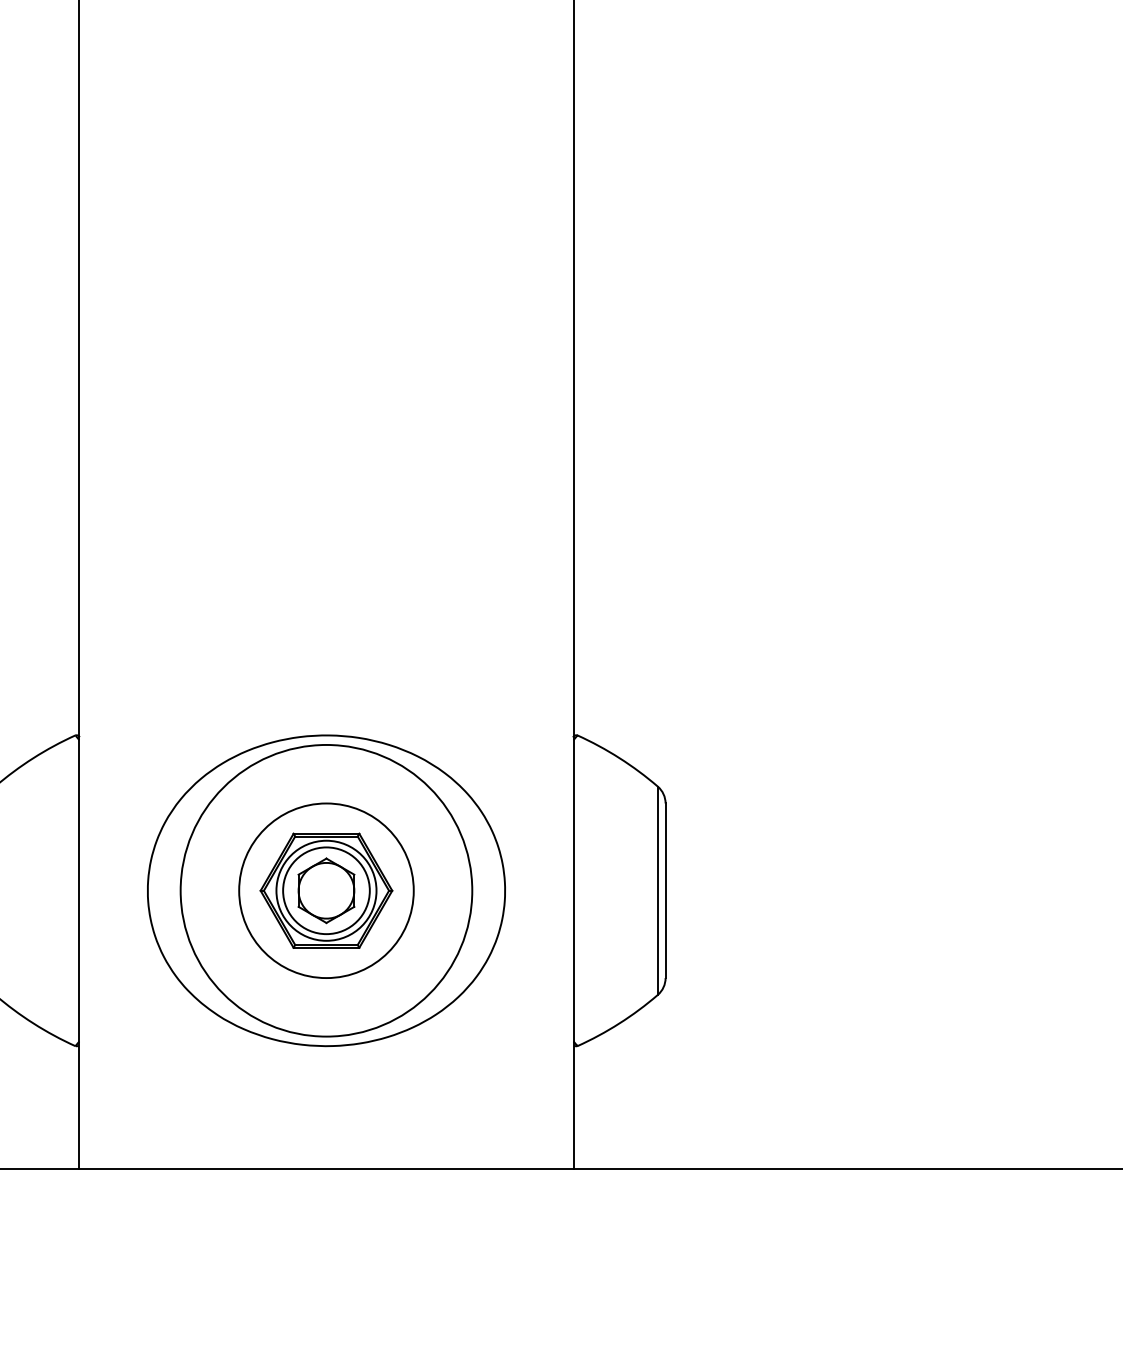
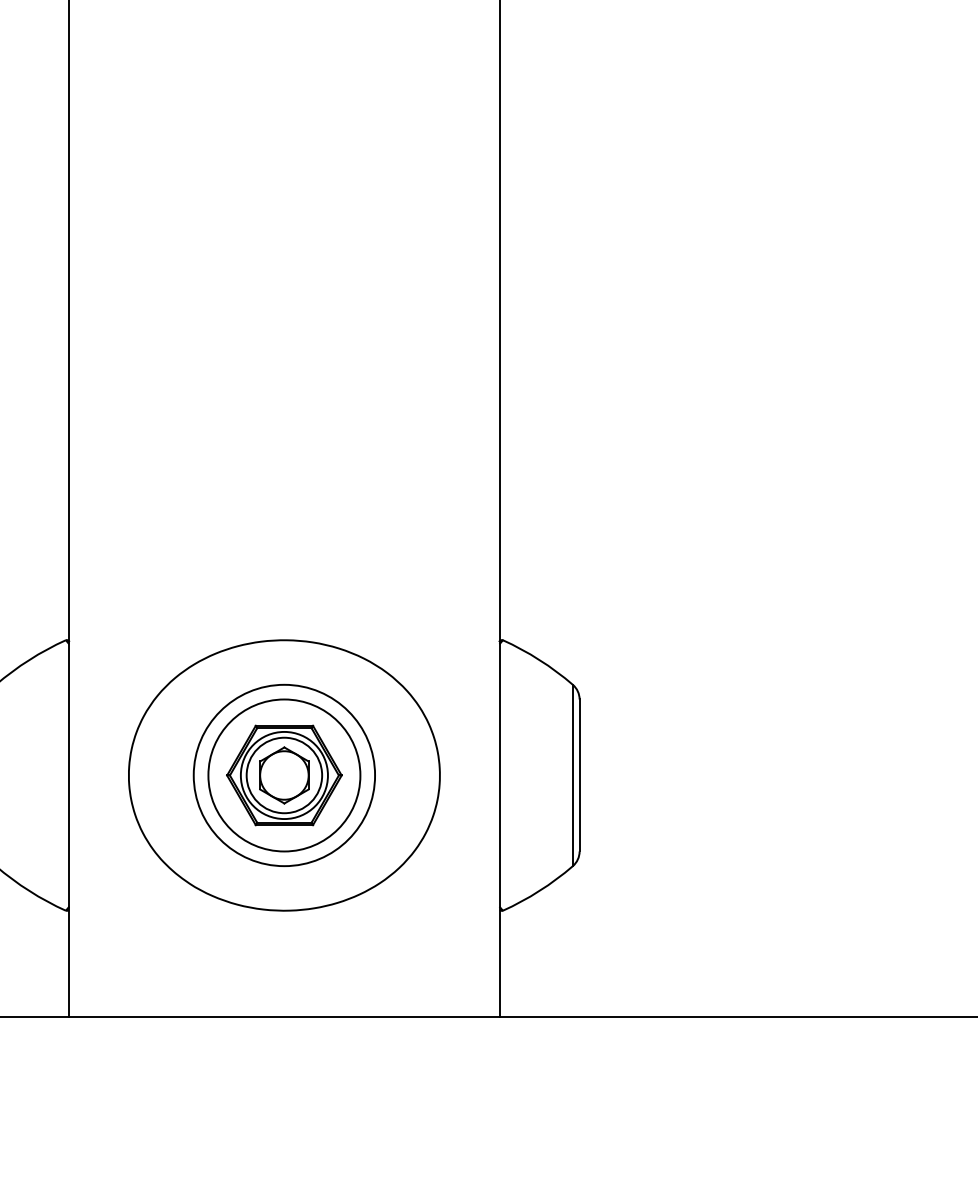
circle: (326, 890) -> (284, 775), size x0.71

